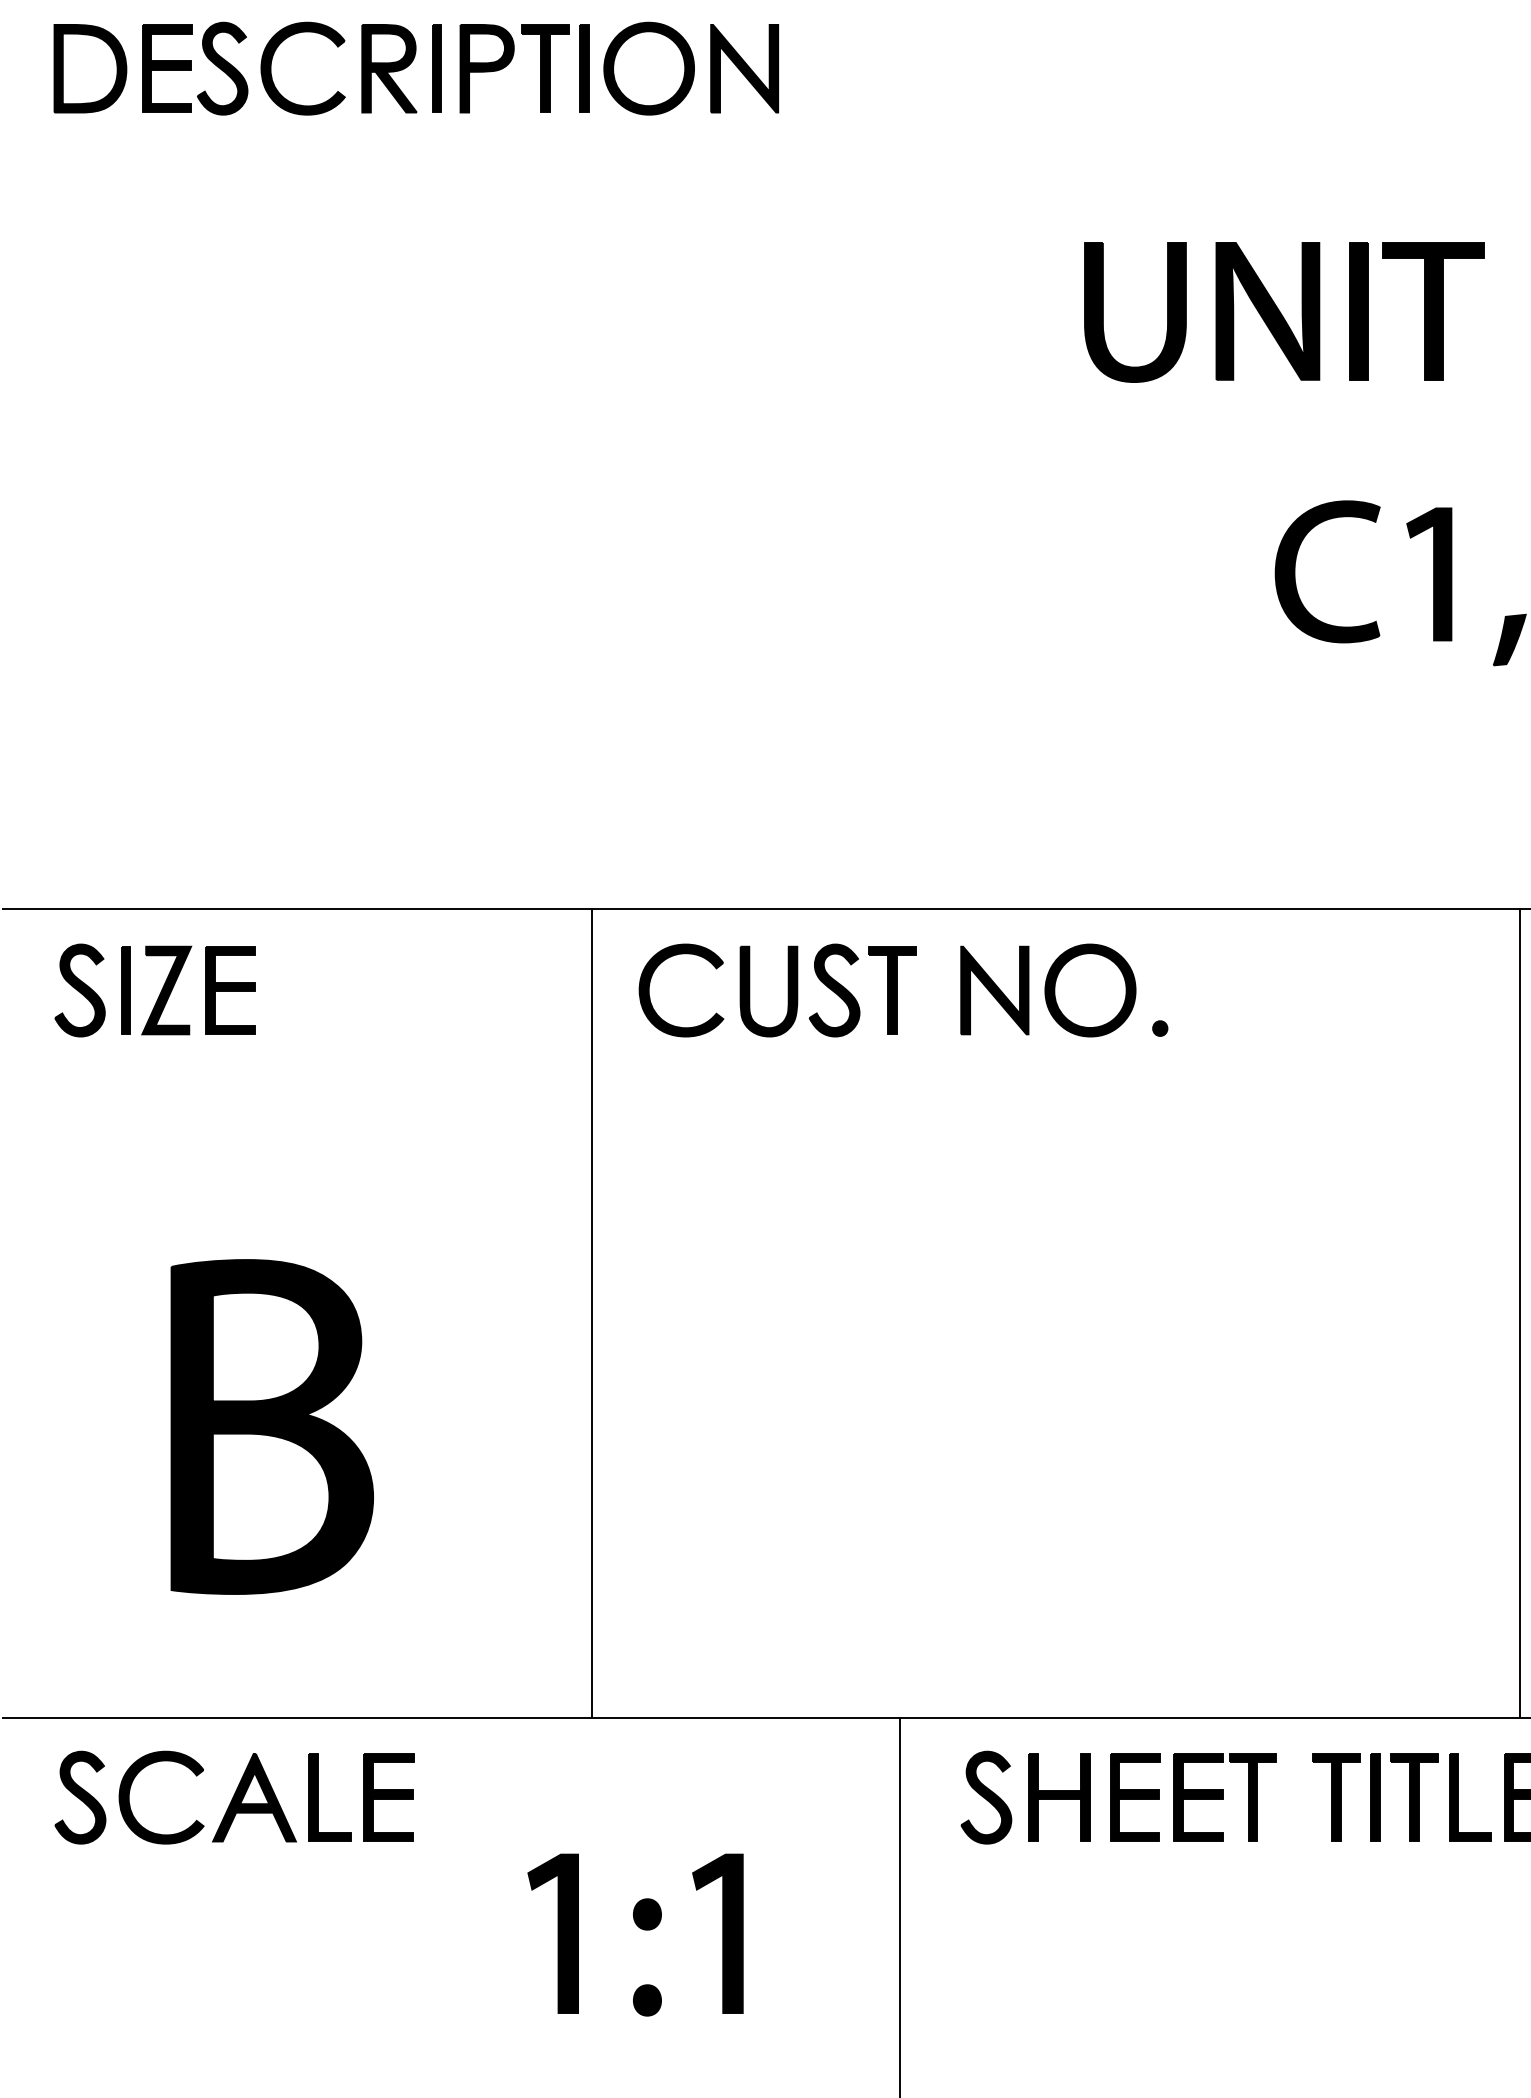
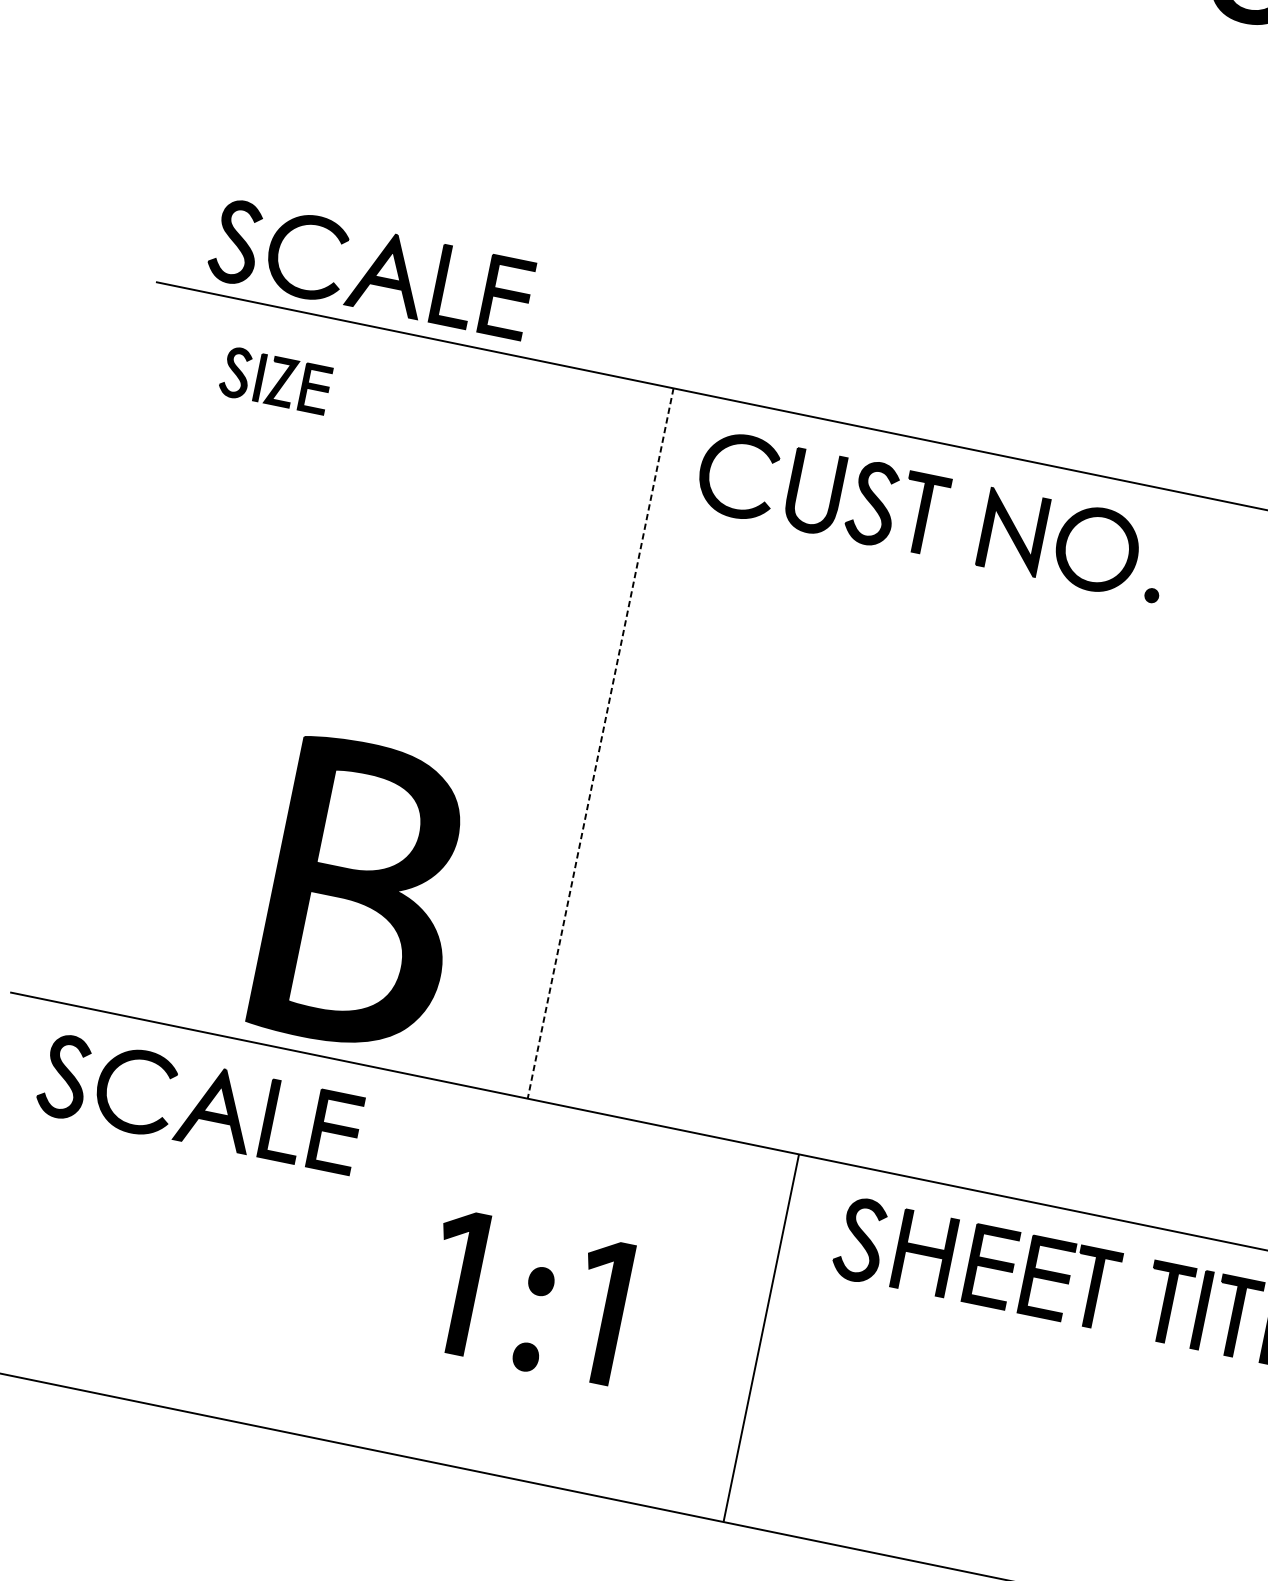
part: (234, 847) -> (371, 269), added
part: (154, 990) -> (274, 380), size x0.6
line: (591, 1314) -> (600, 744), solid -> dashed
part: (271, 1426) -> (363, 895), moved

